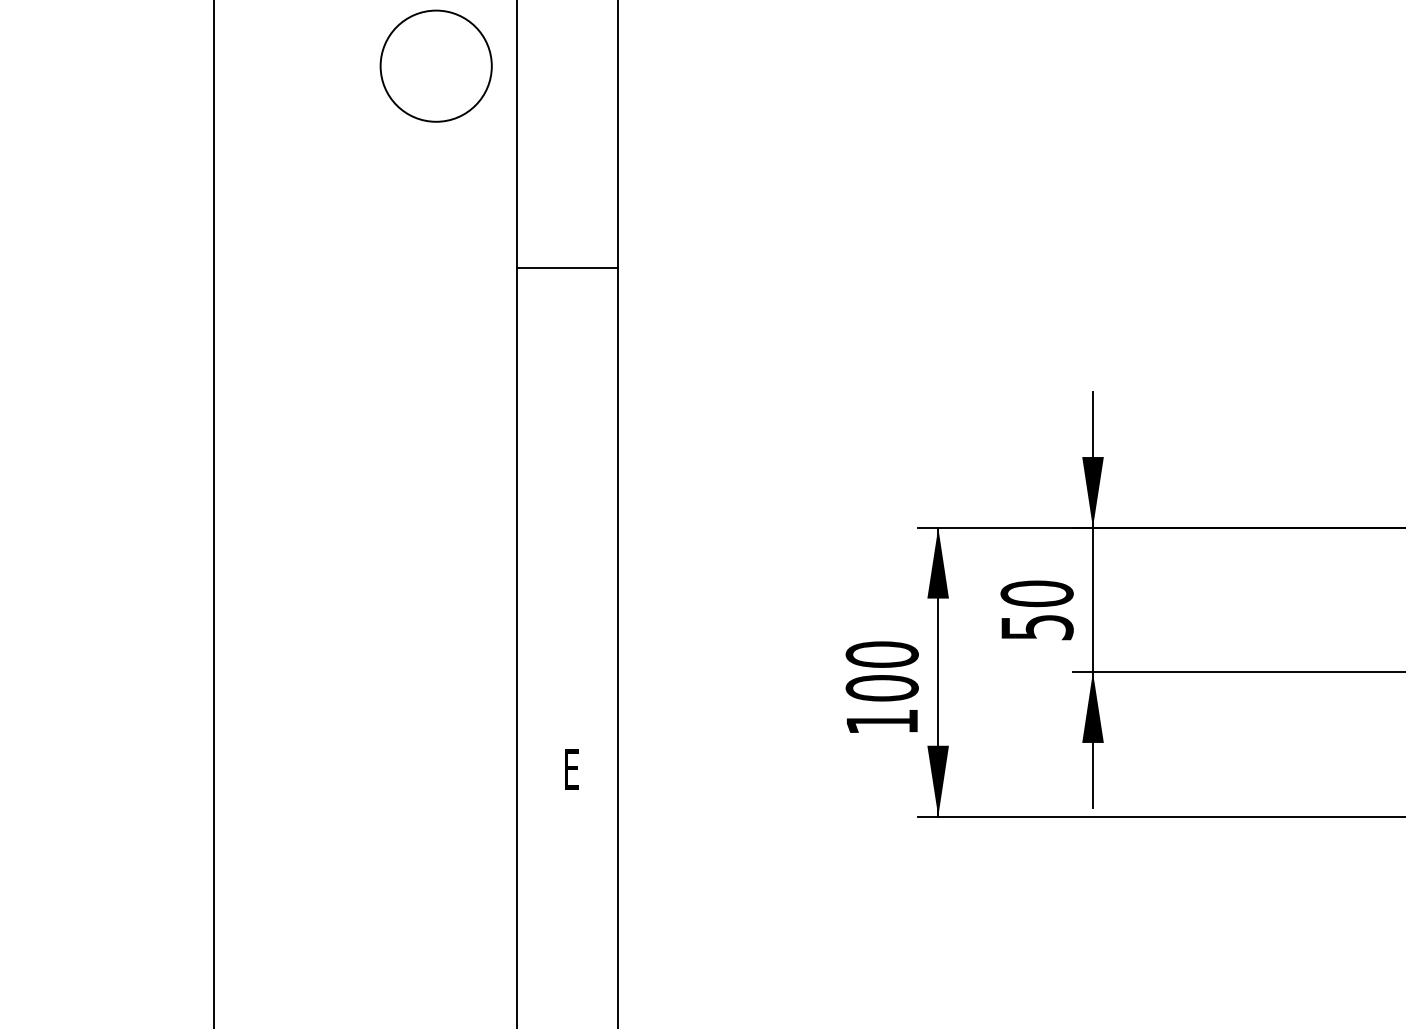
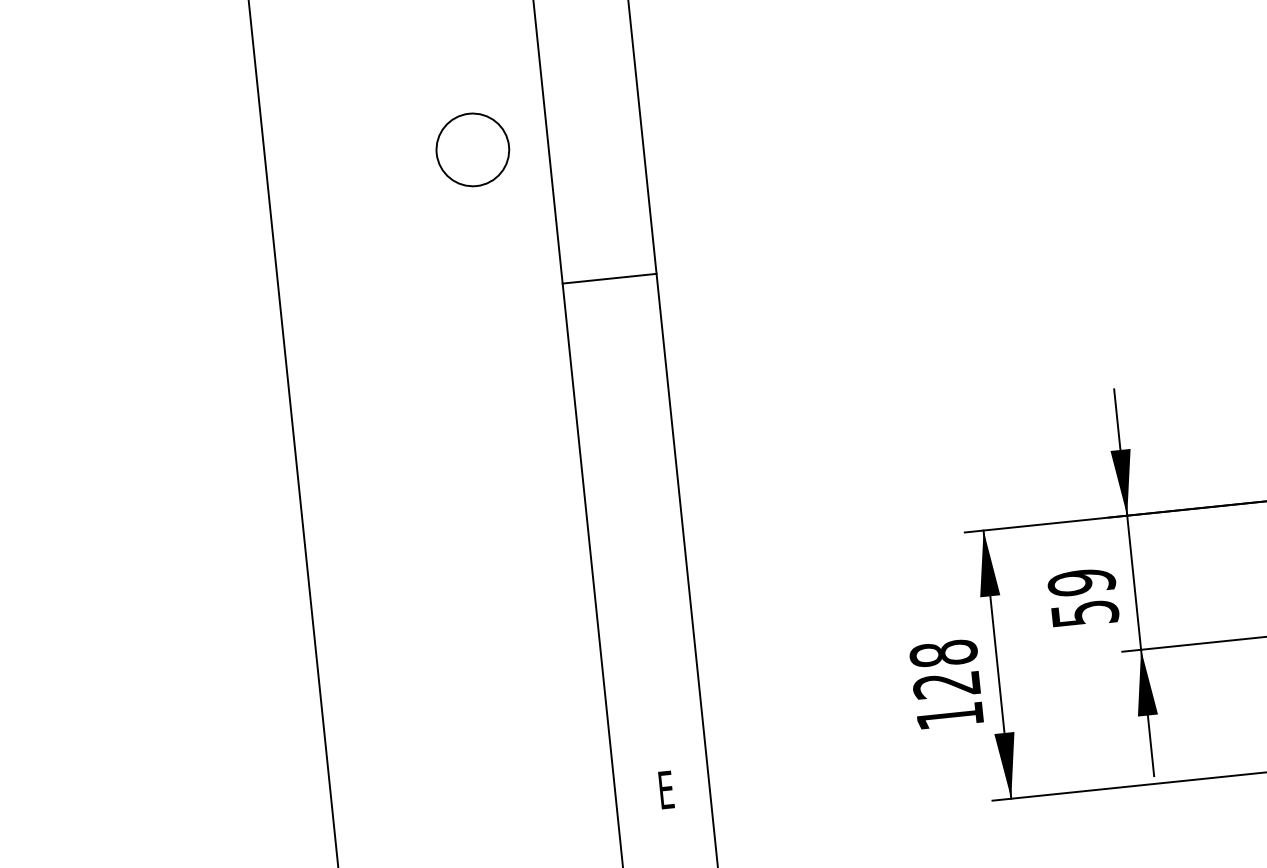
circle: (435, 65) -> (472, 149), size x0.7
line: (567, 268) -> (609, 278), moved
text: (1036, 593) -> (1081, 582), 50 -> 59
text: (881, 671) -> (944, 669), 100 -> 128

